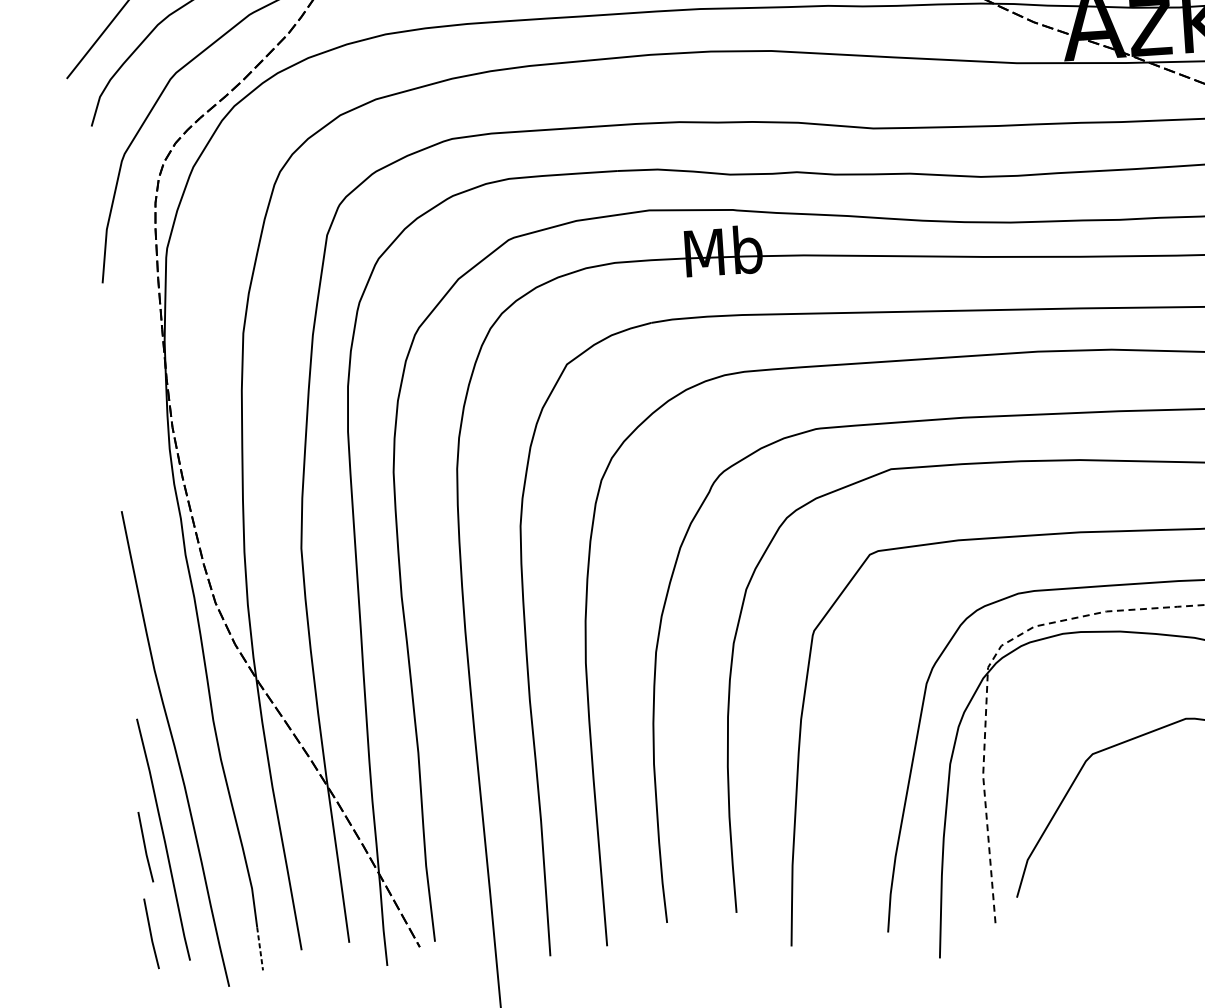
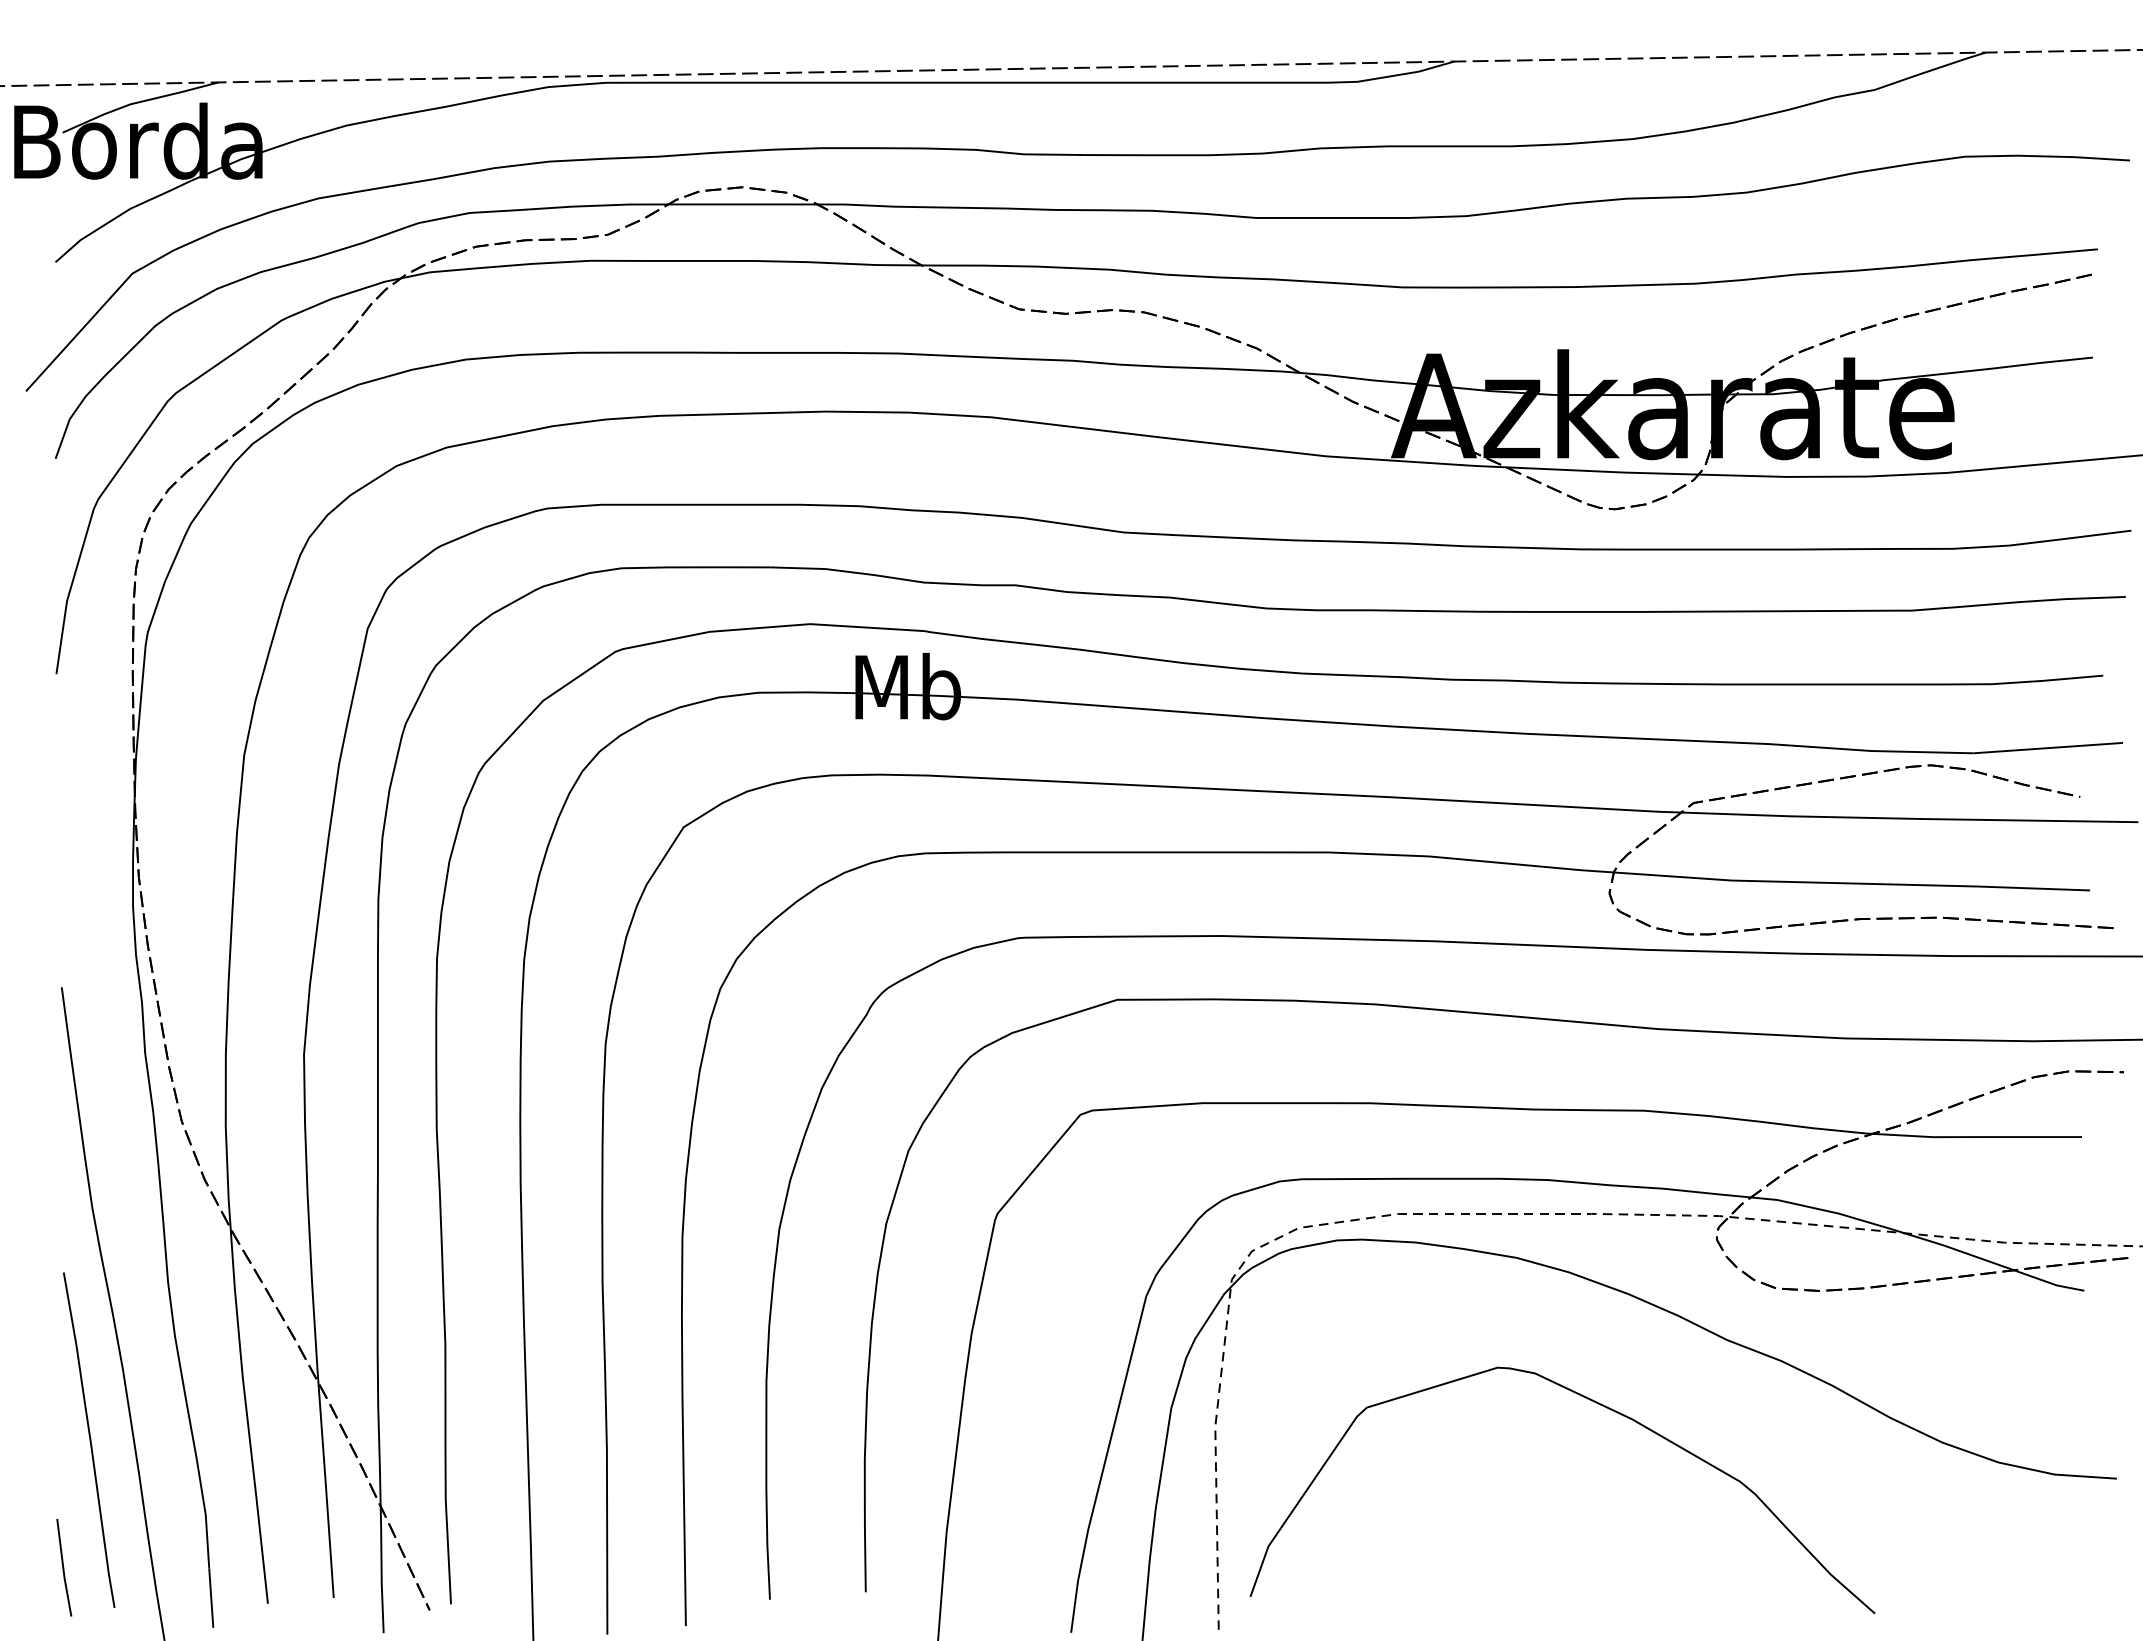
line: (145, 846) -> (64, 1448), removed
line: (260, 949) -> (211, 1598), dashed -> solid

